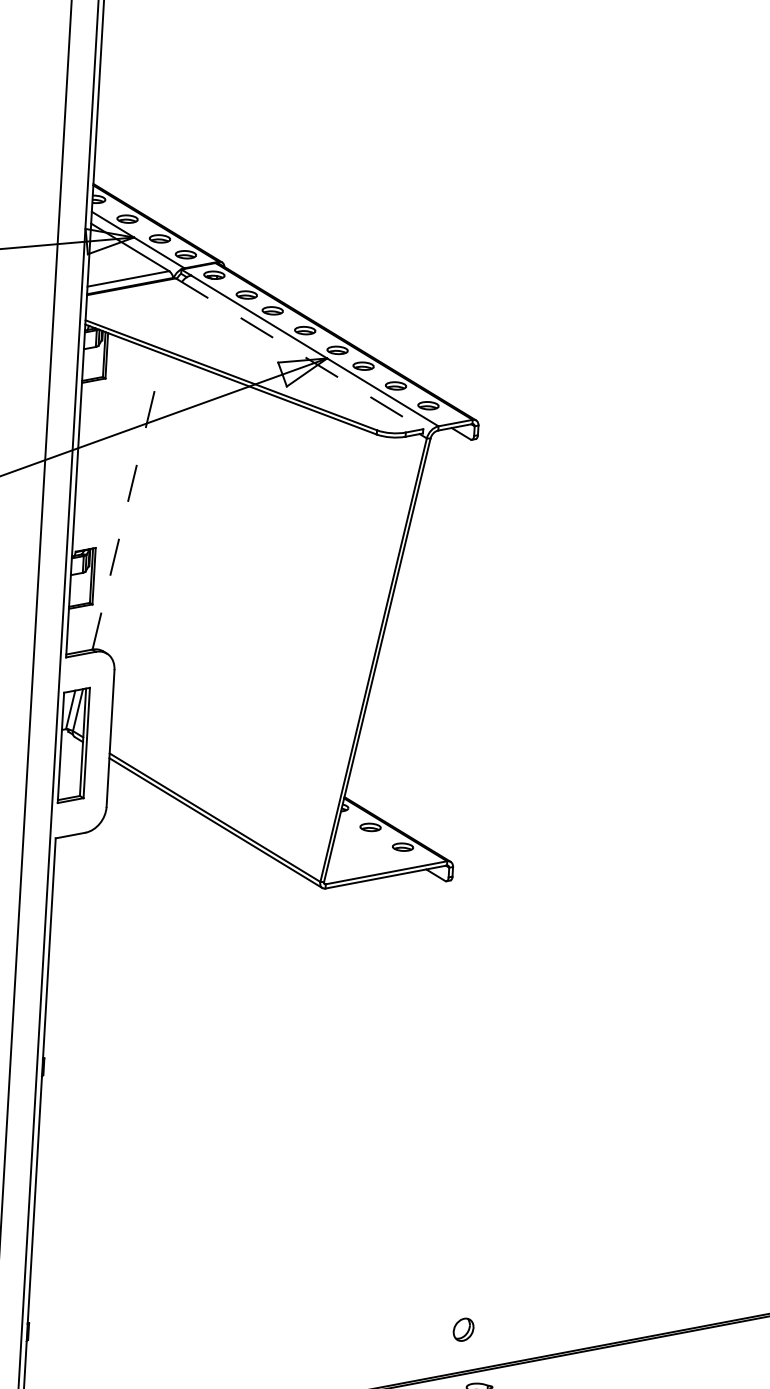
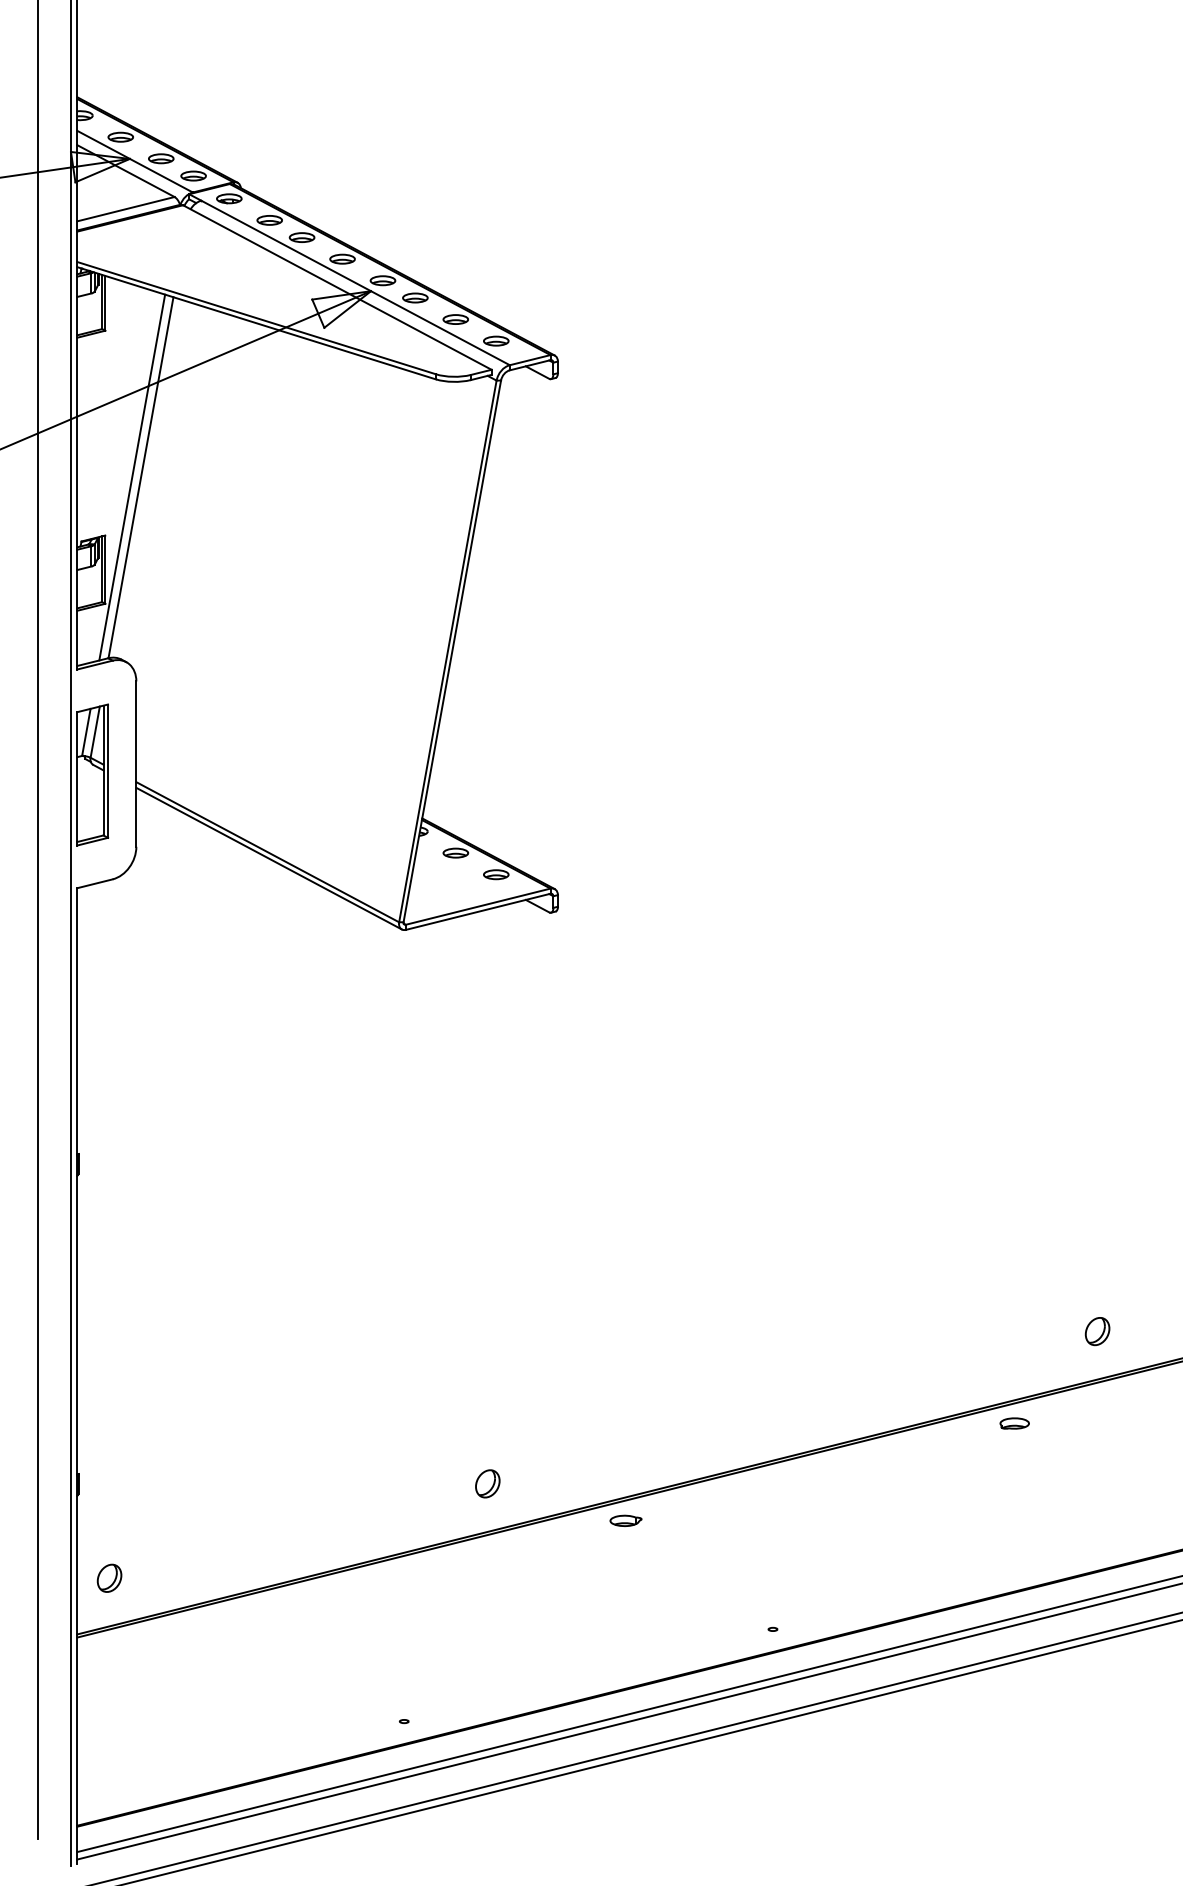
line: (299, 353) -> (337, 287), dashed -> solid
line: (121, 501) -> (132, 477), added
line: (128, 501) -> (141, 477), dashed -> solid
part: (463, 1329) -> (487, 1483), moved

